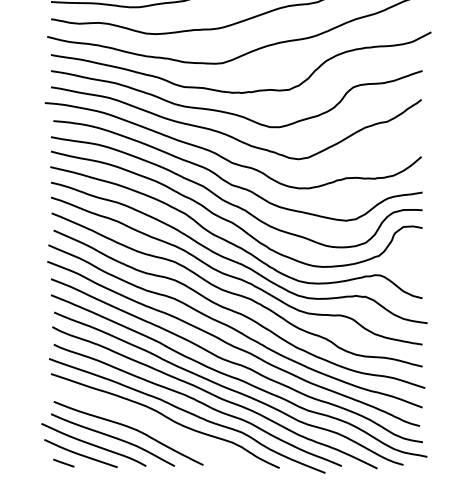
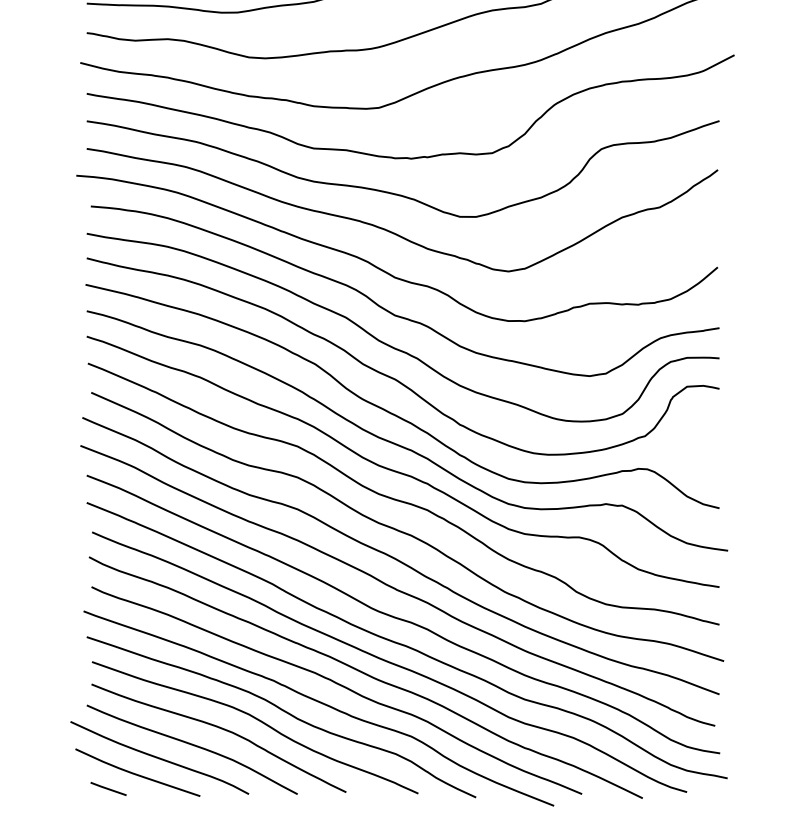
curve: (151, 423) -> (257, 721), added

